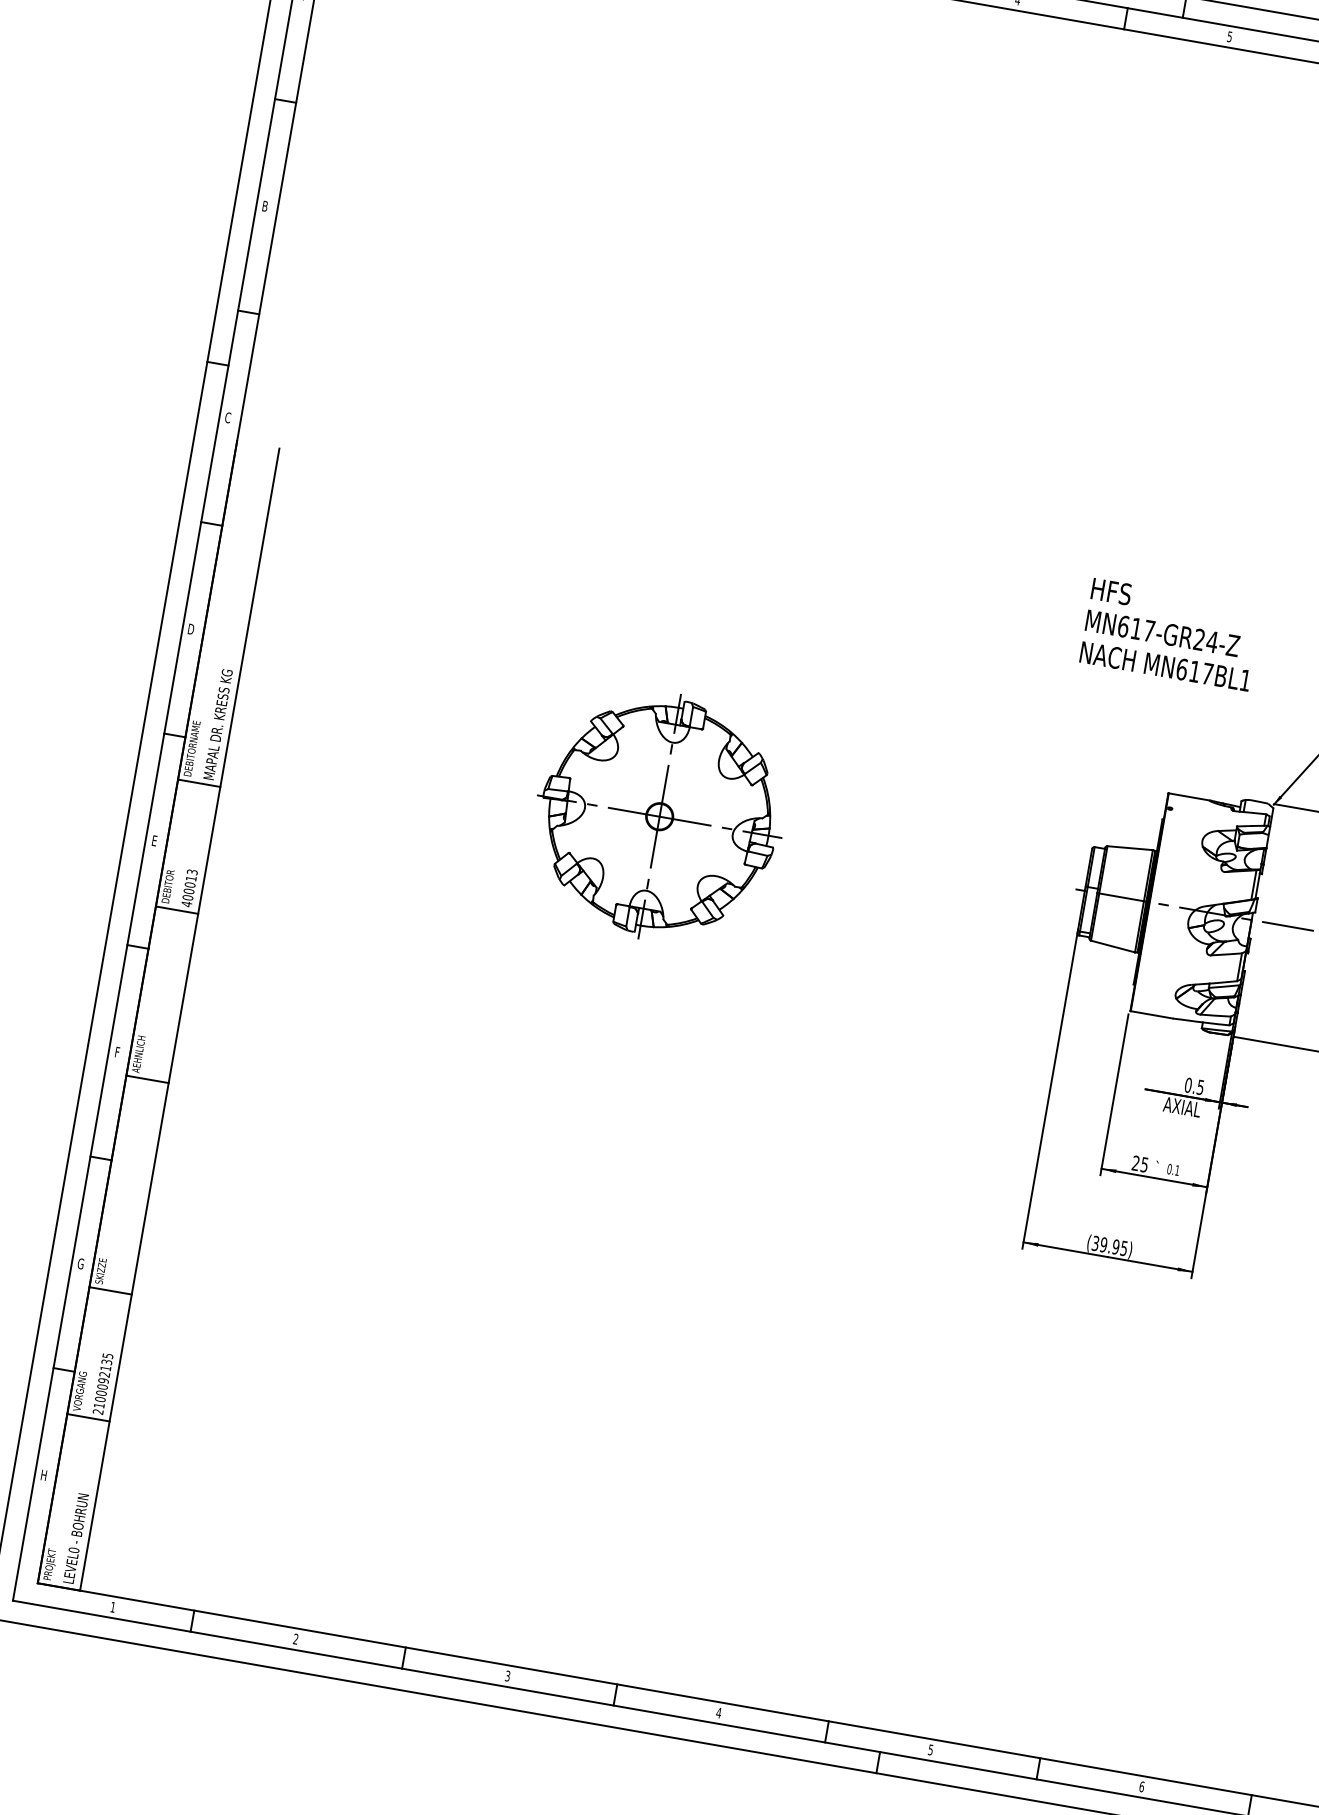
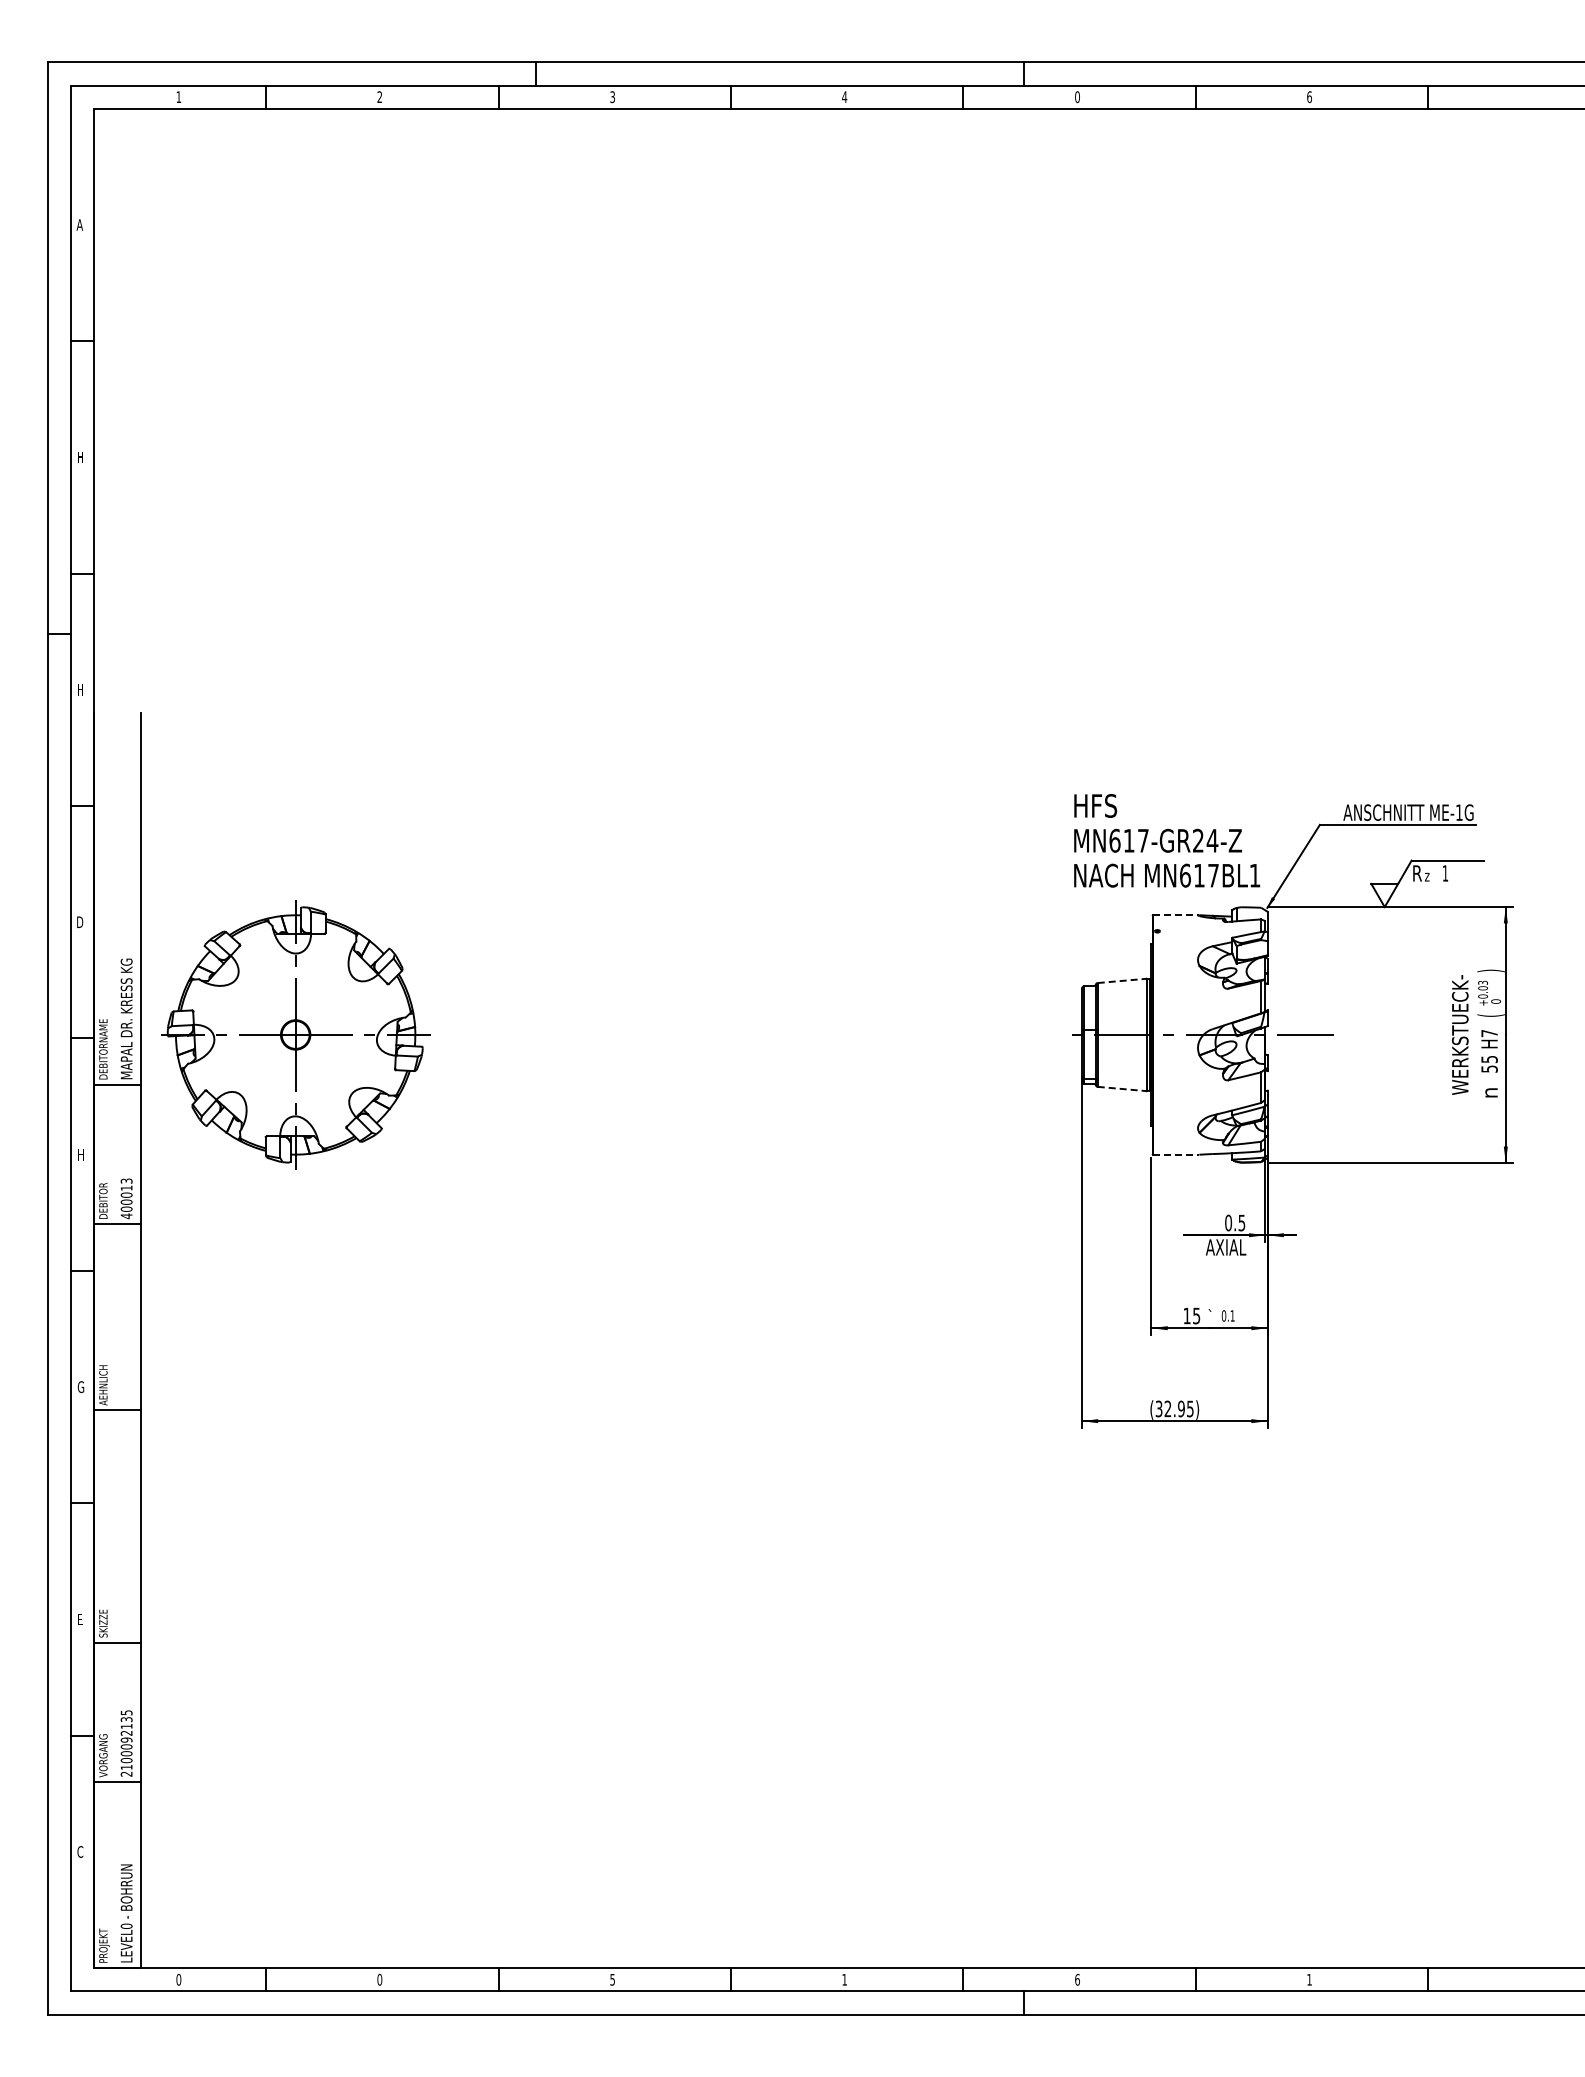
text: (1229, 37) -> (1077, 97), 5 -> 0
text: (264, 206) -> (79, 457), B -> H
text: (227, 417) -> (79, 689), C -> H
text: (1171, 634) -> (1167, 840), moved
line: (1189, 797) -> (1176, 915), solid -> dashed
part: (659, 816) -> (295, 1034), moved
text: (155, 840) -> (81, 1154), E -> H
line: (1130, 847) -> (1122, 980), solid -> dashed
line: (1113, 947) -> (1122, 1089), solid -> dashed
line: (1151, 1014) -> (1176, 1154), solid -> dashed
text: (117, 1052) -> (80, 1387), F -> G
text: (1135, 1162) -> (1186, 1315), 25 -> 15
text: (1103, 1244) -> (1167, 1408), (39.95) -> (32.95)
text: (80, 1263) -> (80, 1619), G -> E
text: (43, 1474) -> (80, 1851), H -> C
text: (112, 1606) -> (178, 1979), 1 -> 0
text: (295, 1638) -> (379, 1979), 2 -> 0
text: (507, 1674) -> (612, 1978), 3 -> 5
text: (718, 1712) -> (844, 1979), 4 -> 1
text: (930, 1749) -> (1077, 1979), 5 -> 6
text: (1141, 1786) -> (1309, 1979), 6 -> 1

